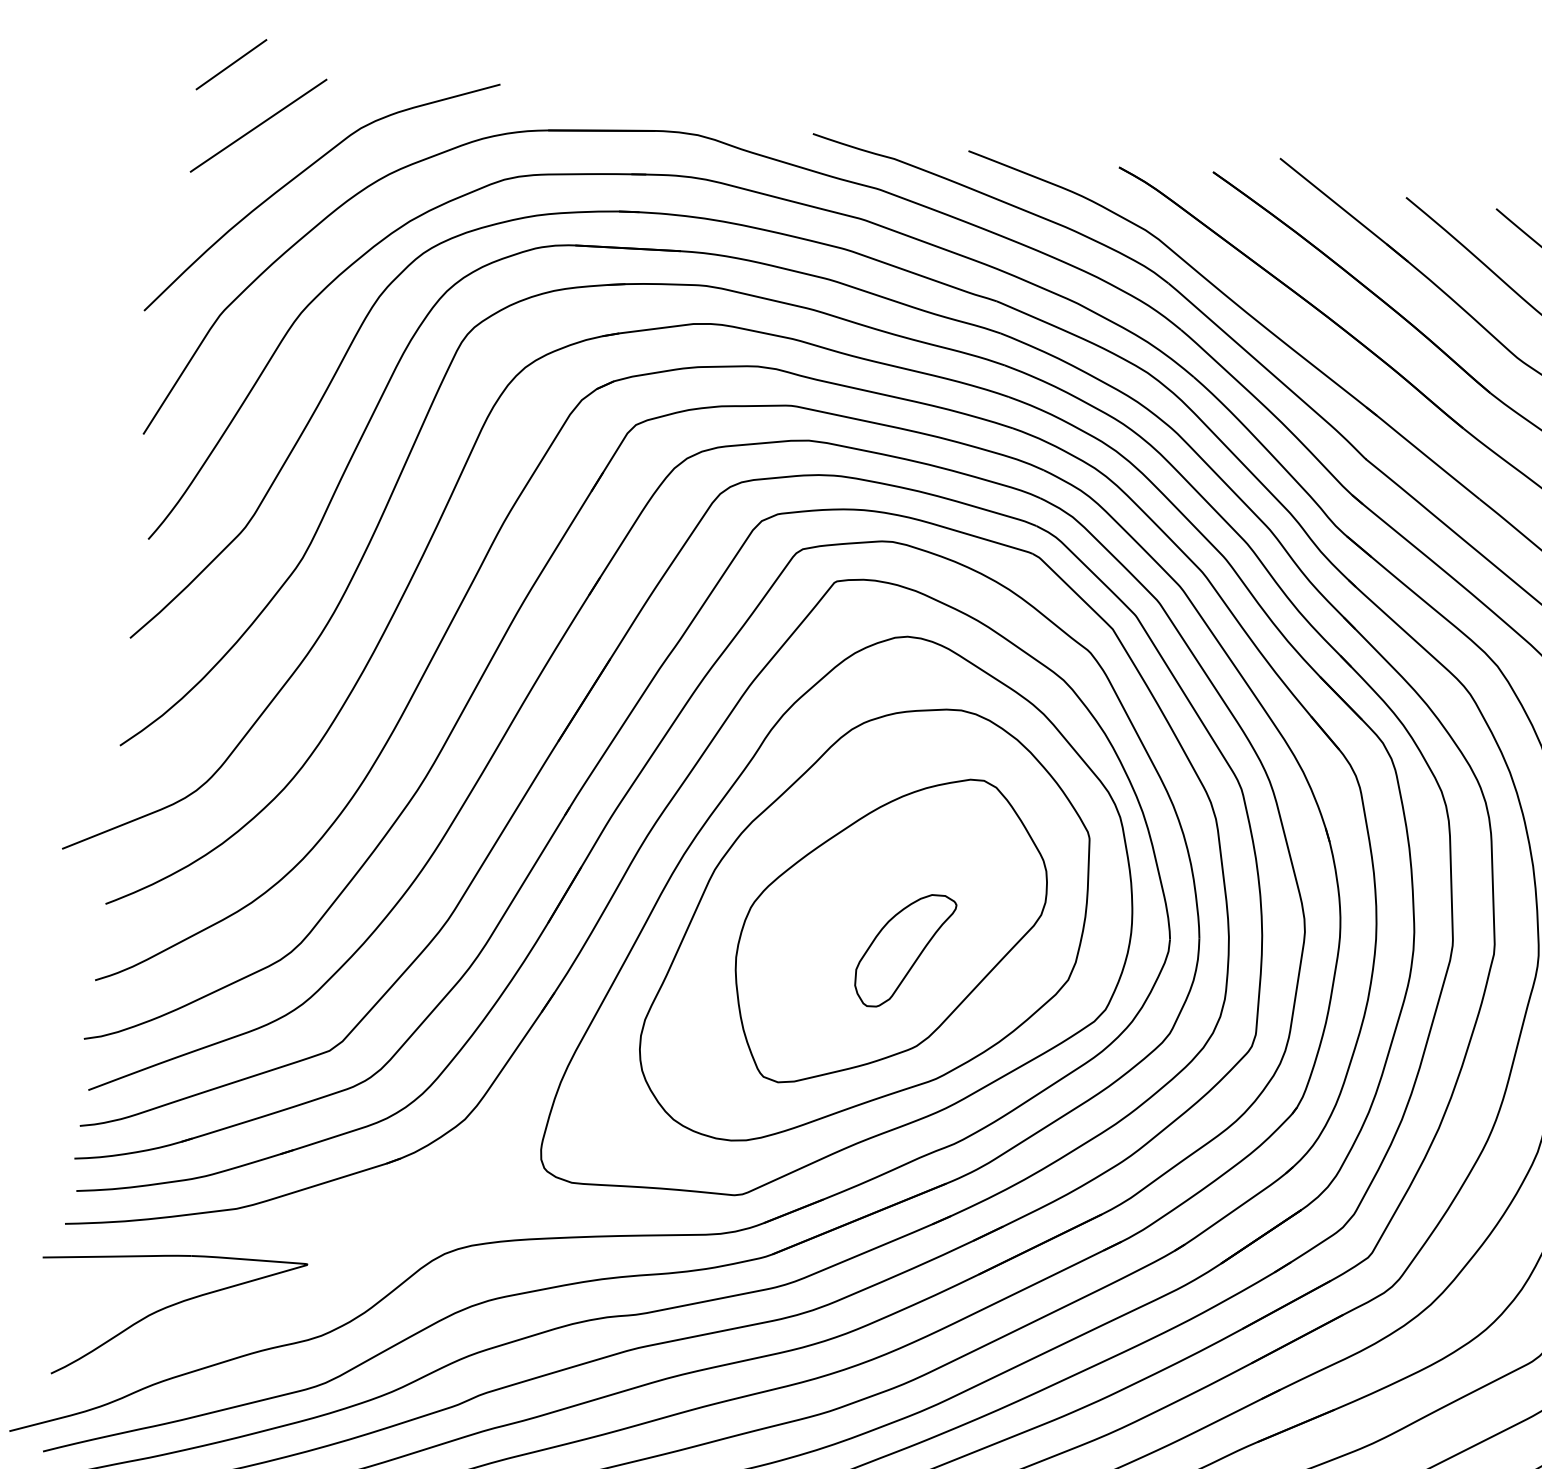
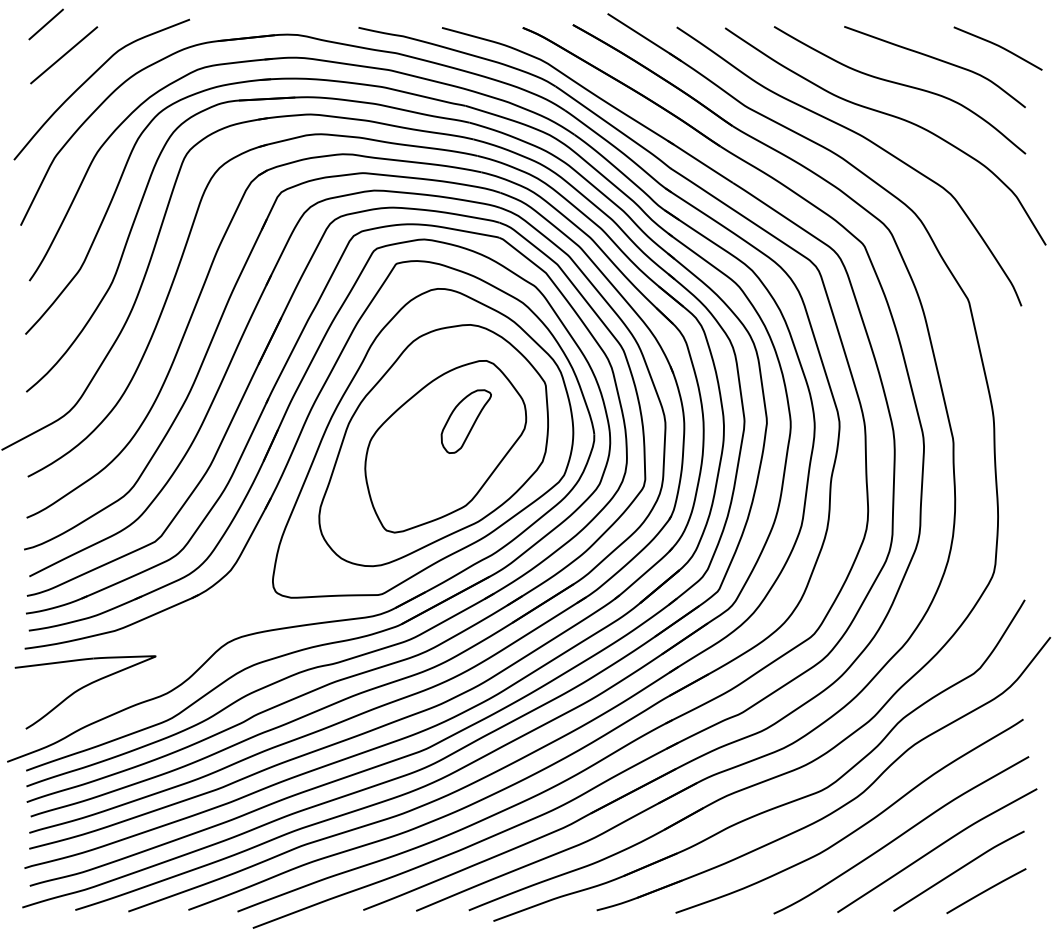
part: (903, 950) -> (465, 421), moved

